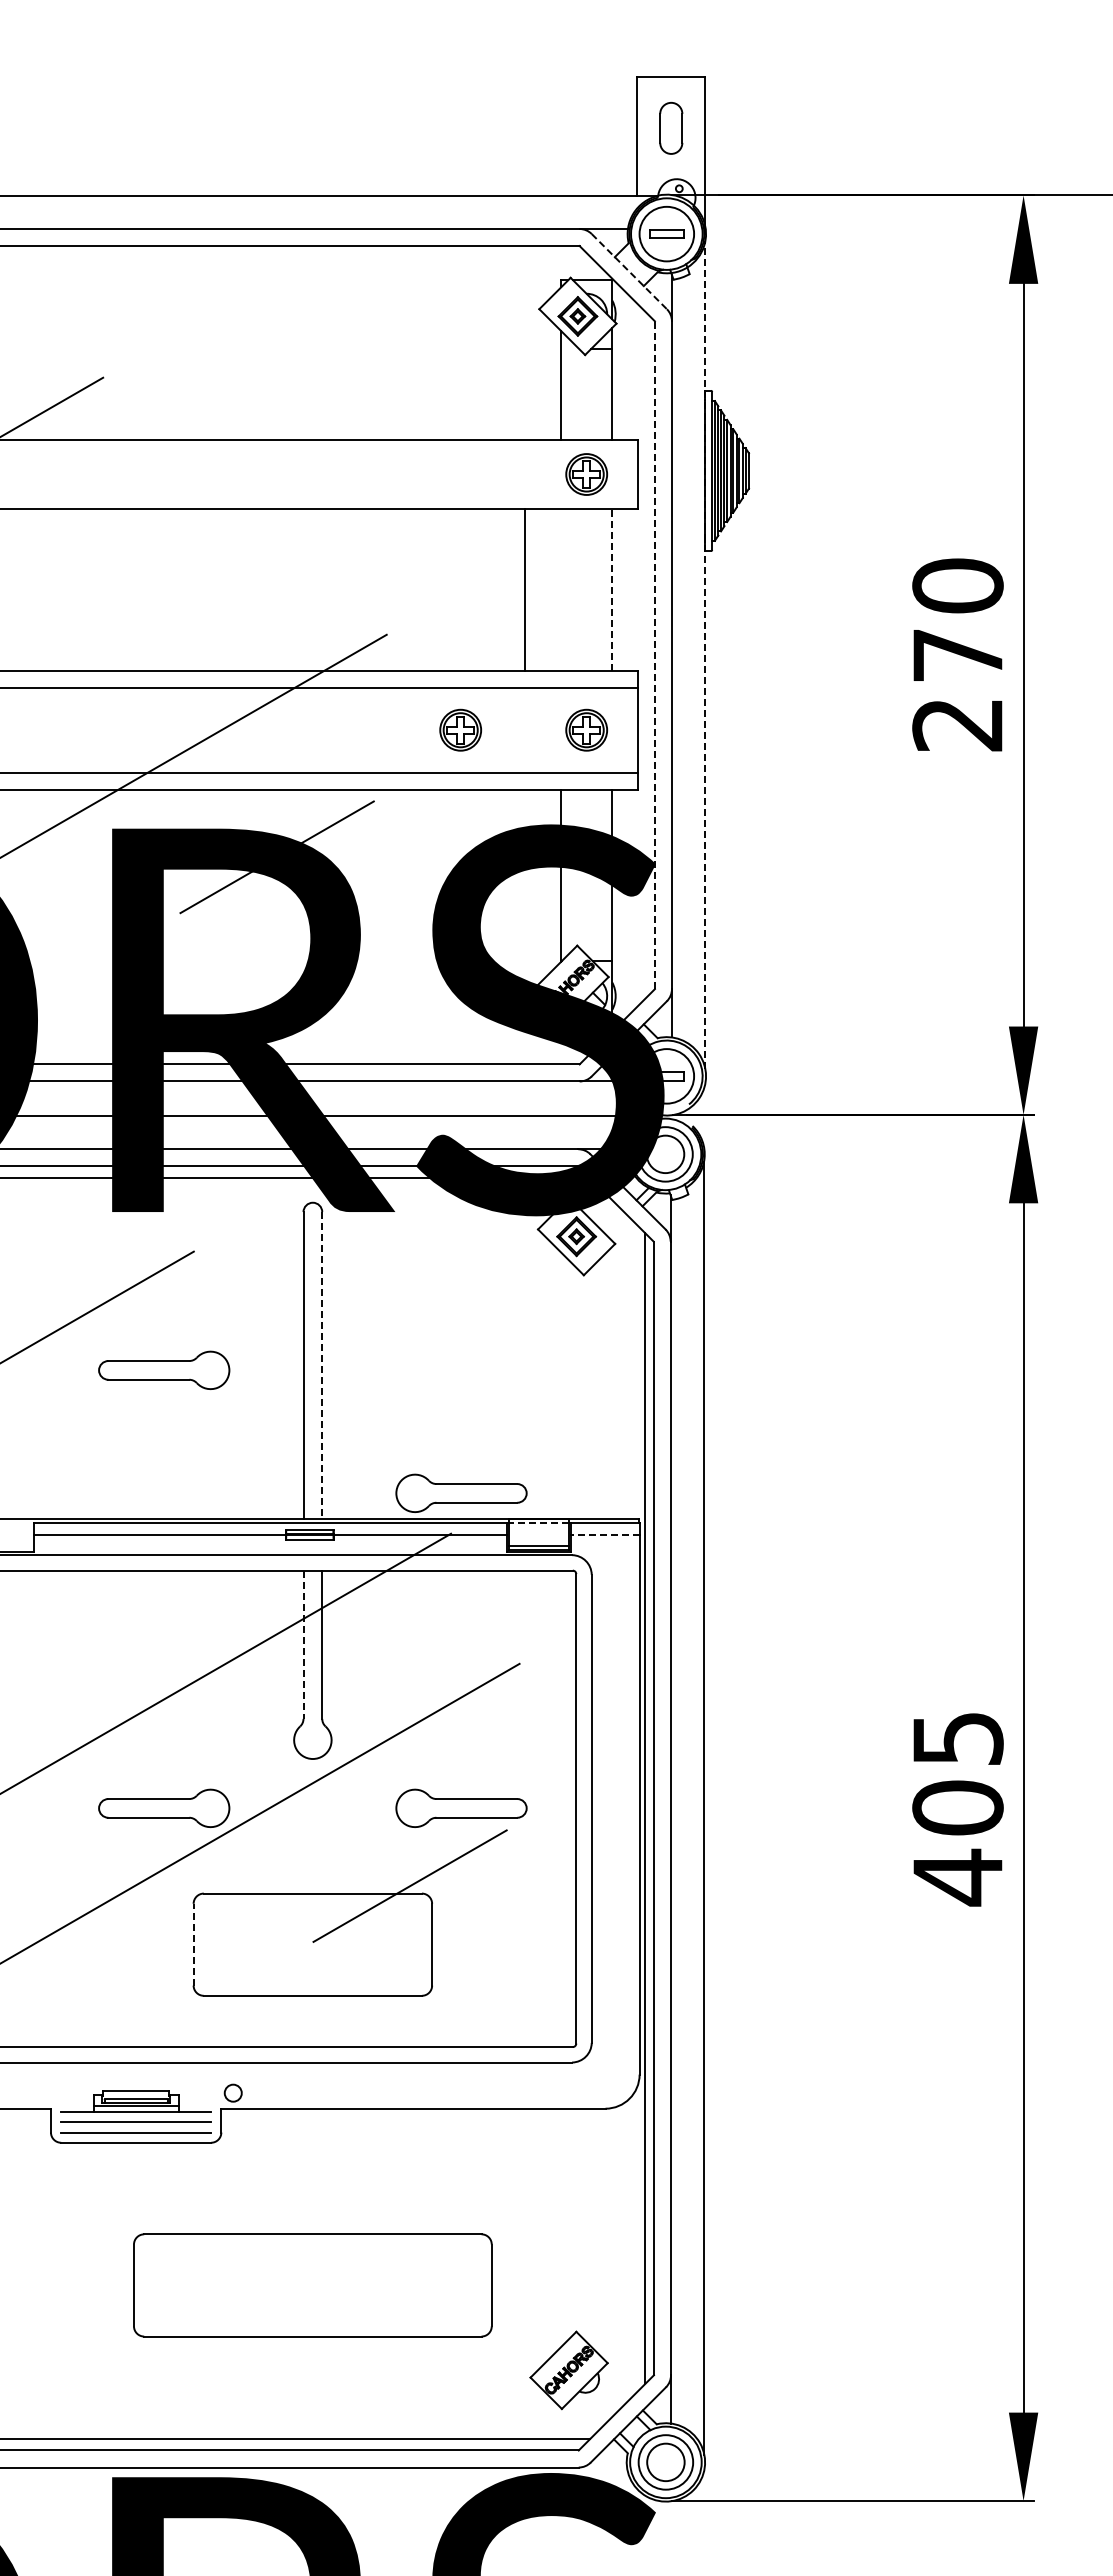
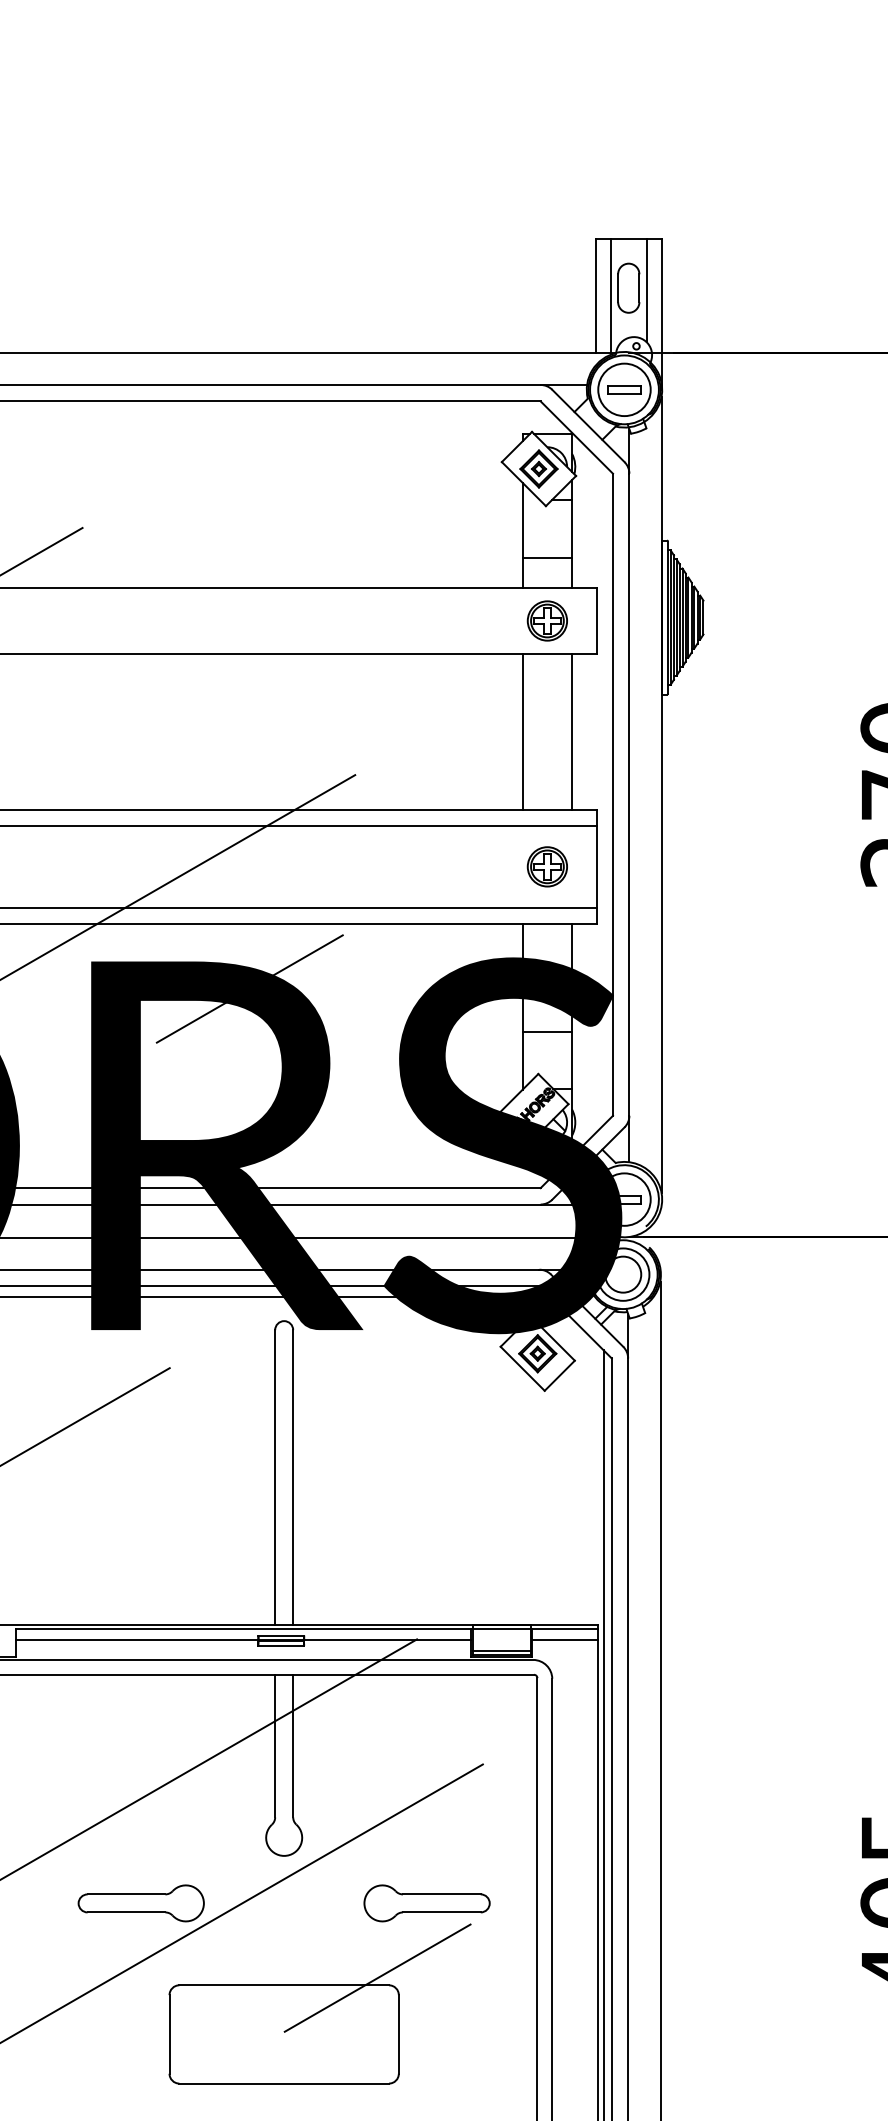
line: (690, 130) -> (647, 290), added
line: (652, 136) -> (610, 296), added
line: (629, 271) -> (588, 425), dashed -> solid
line: (586, 408) -> (547, 557), added
line: (525, 589) -> (523, 731), moved
line: (612, 589) -> (572, 731), dashed -> solid
line: (654, 655) -> (612, 795), dashed -> solid
line: (705, 655) -> (661, 795), dashed -> solid
part: (460, 729) -> (426, 866), removed
line: (586, 901) -> (547, 1031), added
line: (322, 1365) -> (293, 1477), dashed -> solid
part: (164, 1369) -> (141, 1481), removed
part: (461, 1492) -> (427, 1599), removed
line: (538, 1523) -> (501, 1629), dashed -> solid
line: (604, 1534) -> (564, 1640), dashed -> solid
line: (303, 1645) -> (275, 1746), dashed -> solid
line: (193, 1944) -> (169, 2034), dashed -> solid

